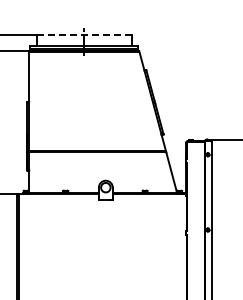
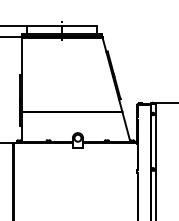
line: (83, 34) -> (61, 25), dashed -> solid

